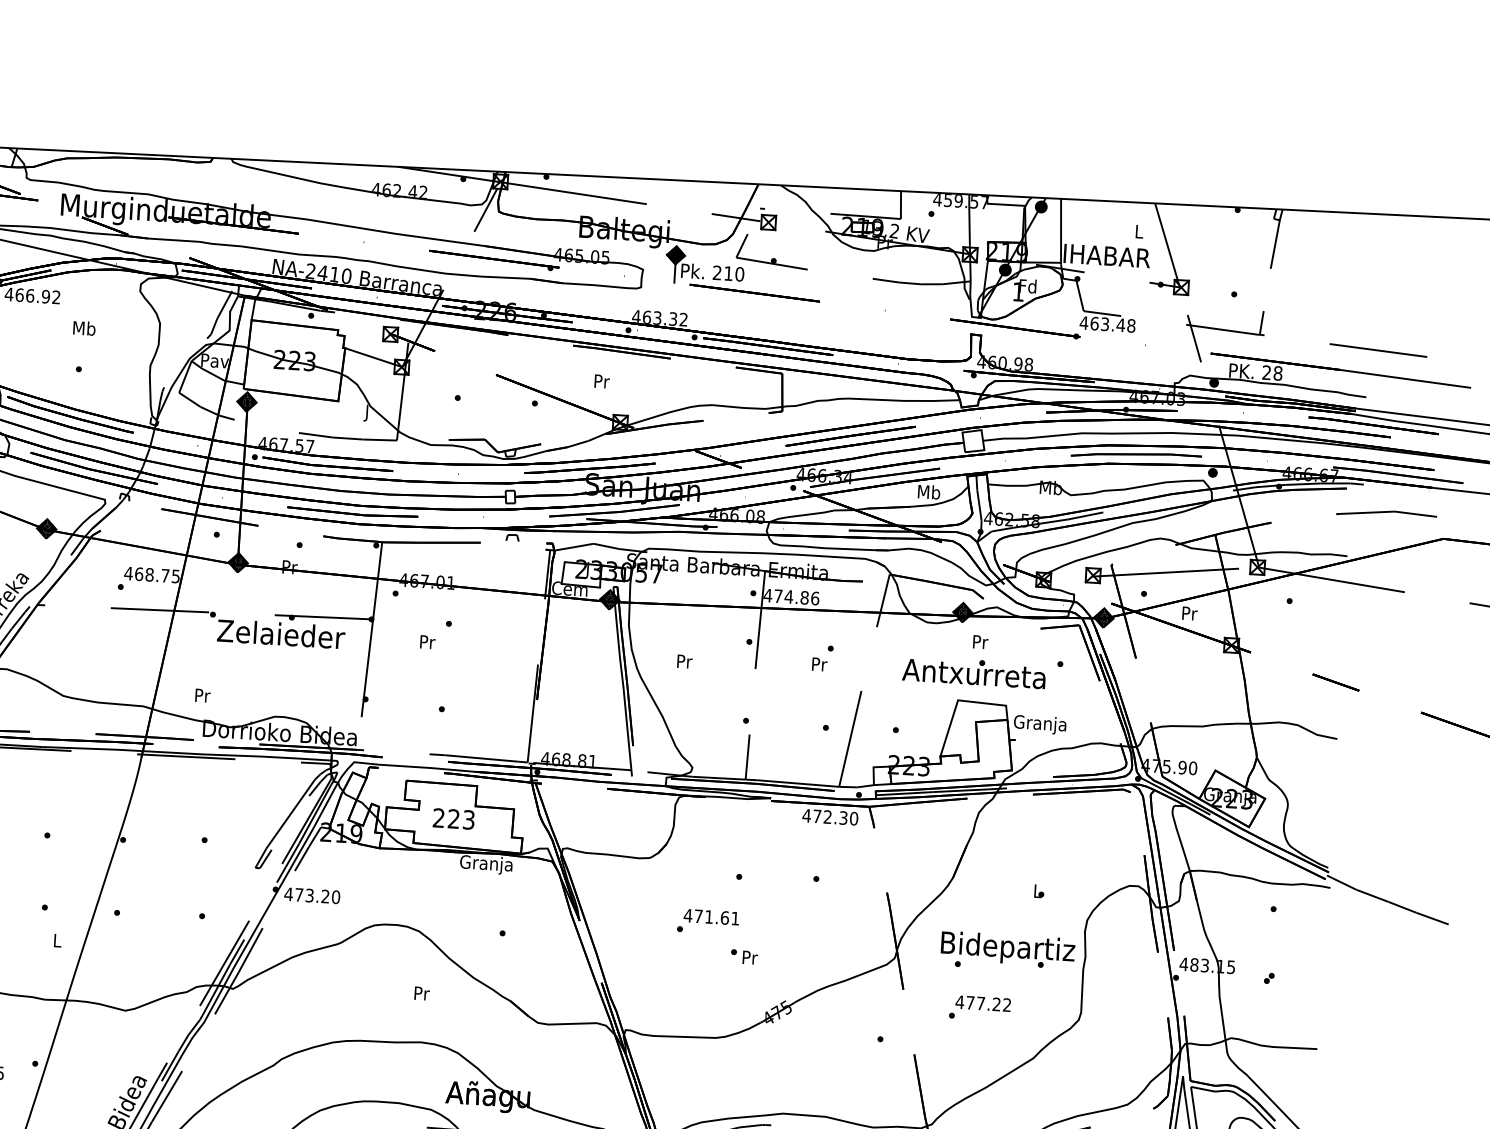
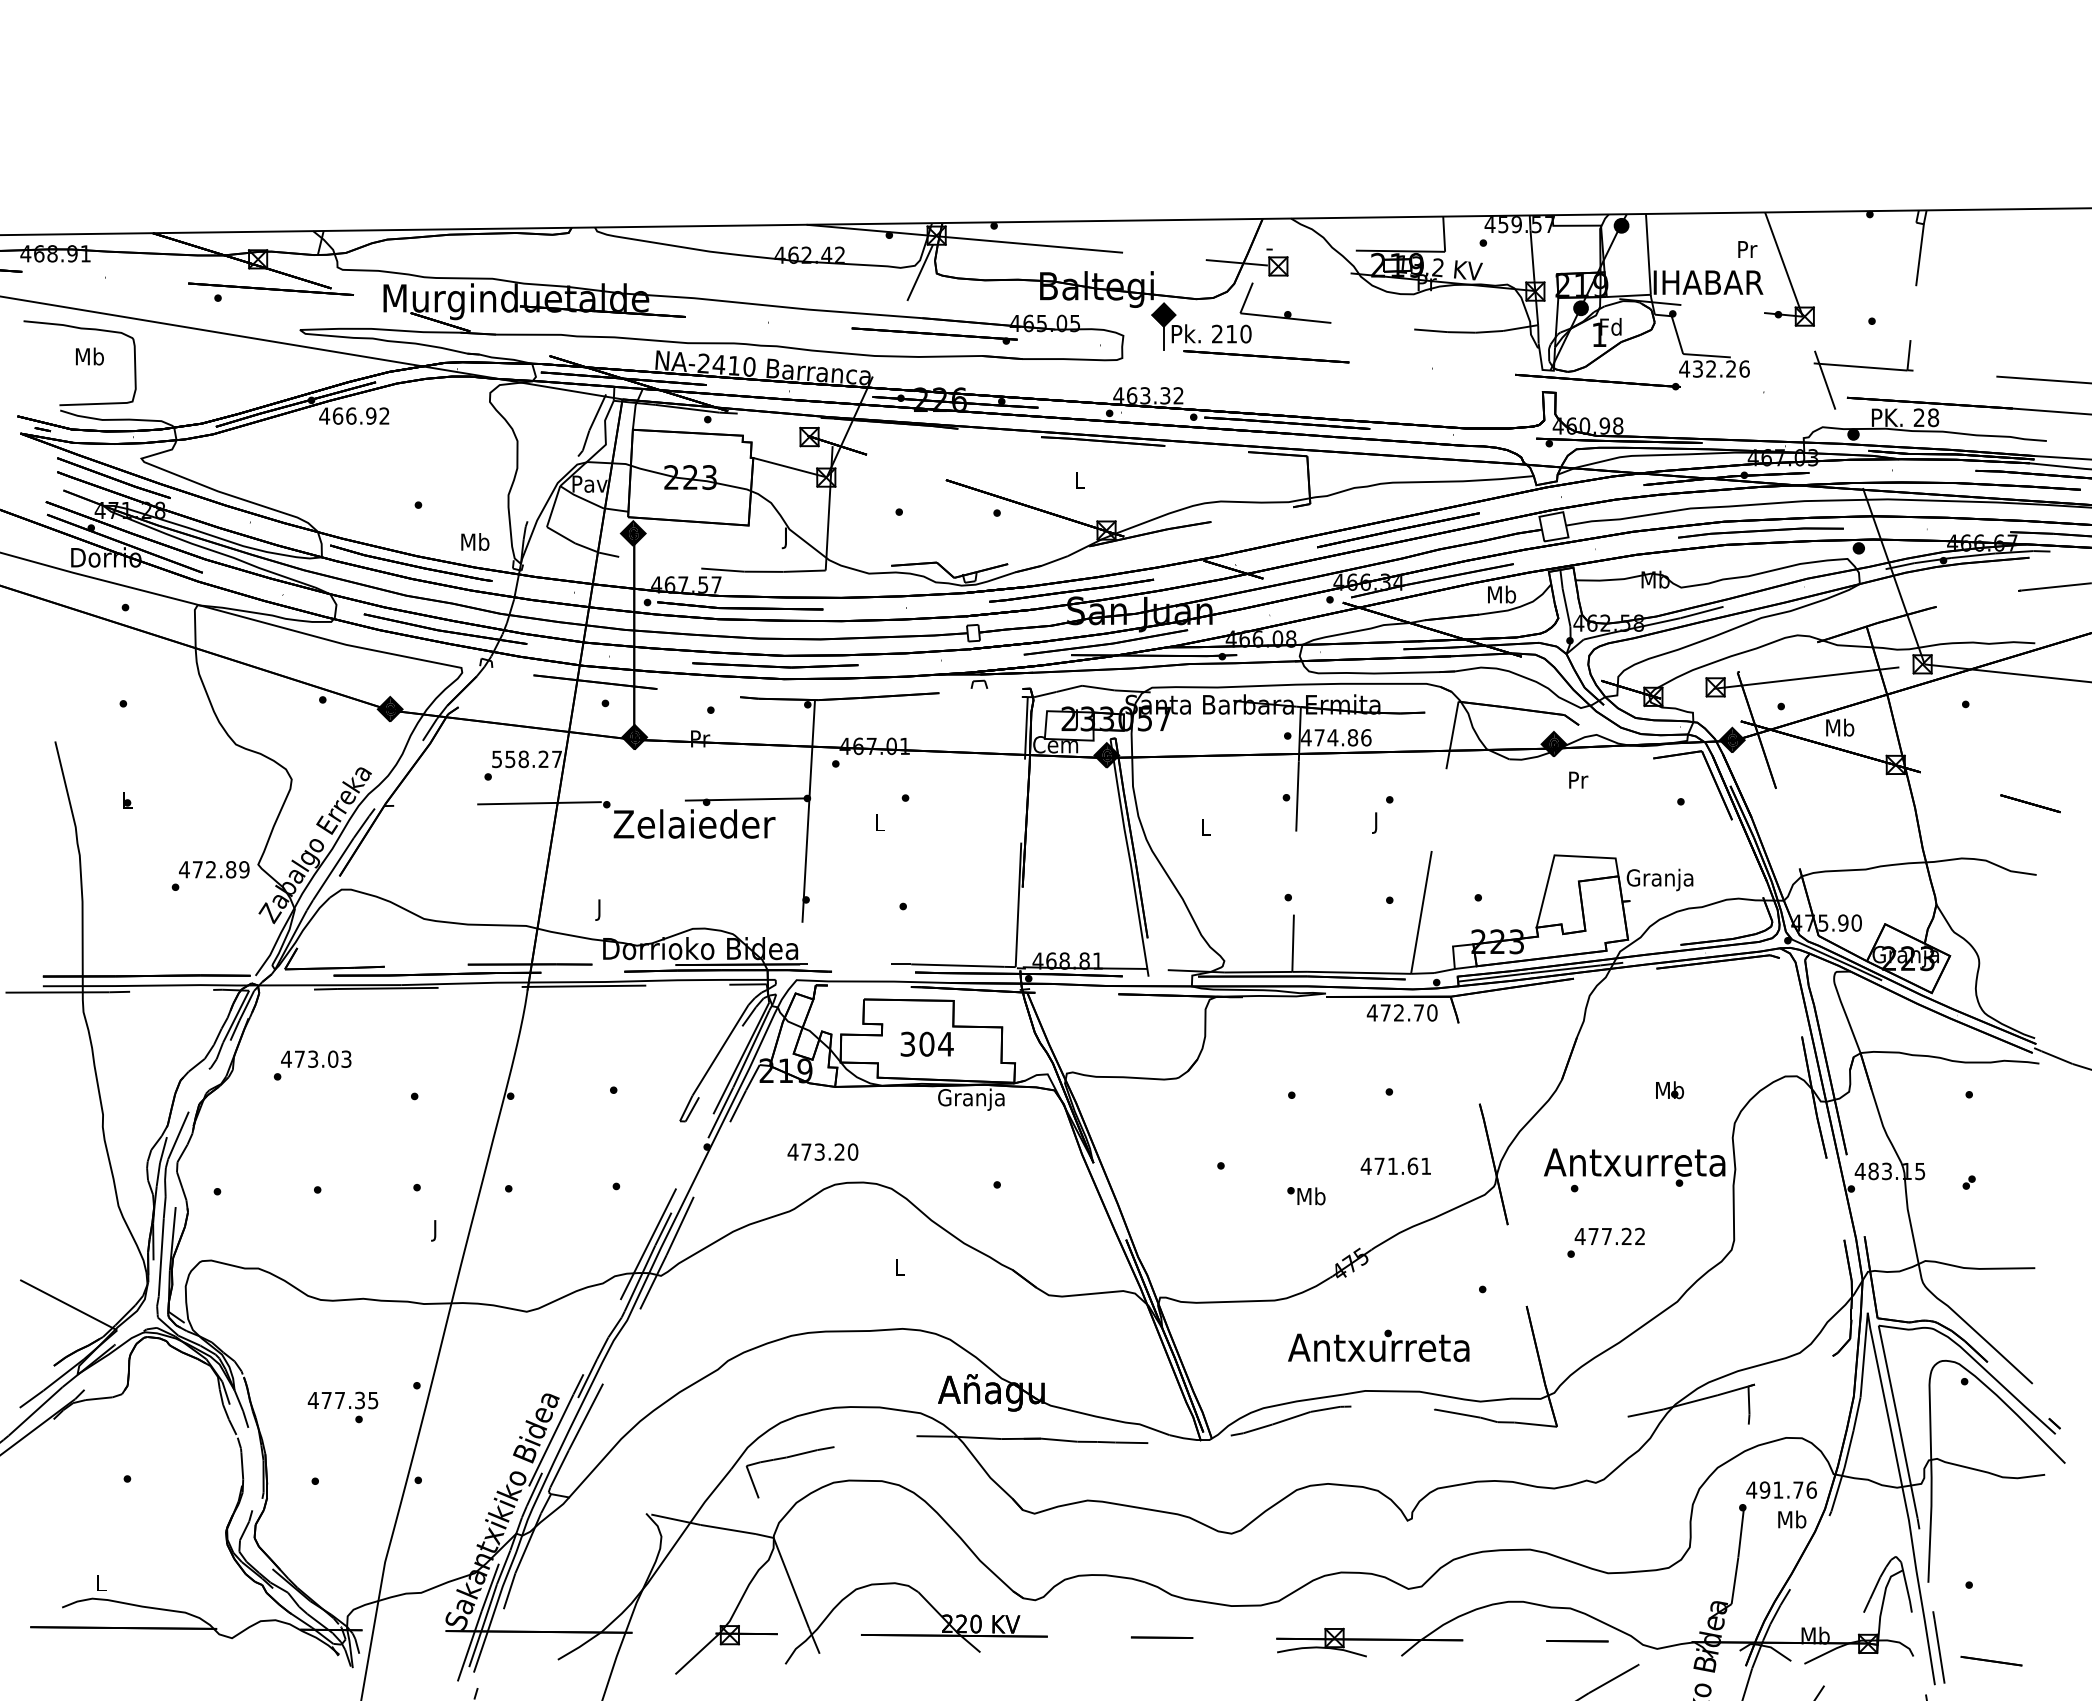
text: (1139, 231) -> (1747, 249), L -> Pr
text: (1112, 324) -> (1720, 368), 463.48 -> 432.26
text: (84, 327) -> (475, 541), moved
text: (601, 380) -> (1079, 479), Pr -> L
text: (151, 575) -> (526, 759), 468.75 -> 558.27
text: (1189, 613) -> (1840, 727), Pr -> Mb
text: (427, 641) -> (879, 822), Pr -> L
text: (684, 661) -> (1206, 827), Pr -> L
text: (819, 665) -> (1376, 822), Pr -> J
text: (973, 672) -> (1378, 1345), moved
text: (202, 696) -> (599, 909), Pr -> J
text: (843, 817) -> (1418, 1012), 472.30 -> 472.70
text: (453, 818) -> (926, 1043), 223 -> 304
text: (1038, 891) -> (1670, 1090), L -> Mb
text: (311, 895) -> (822, 1151), moved
text: (711, 916) -> (1395, 1165), moved
text: (57, 942) -> (435, 1230), L -> J
text: (1006, 948) -> (1634, 1165), Bidepartiz -> Antxurreta
text: (749, 957) -> (1311, 1196), Pr -> Mb
text: (421, 993) -> (899, 1266), Pr -> L

